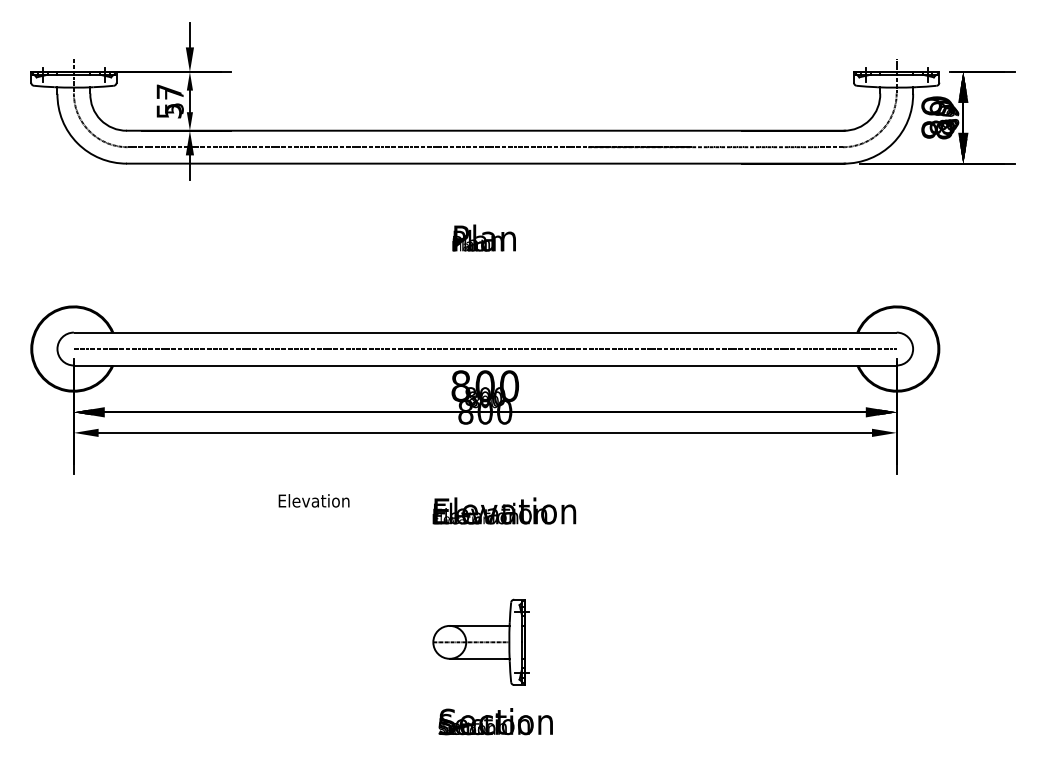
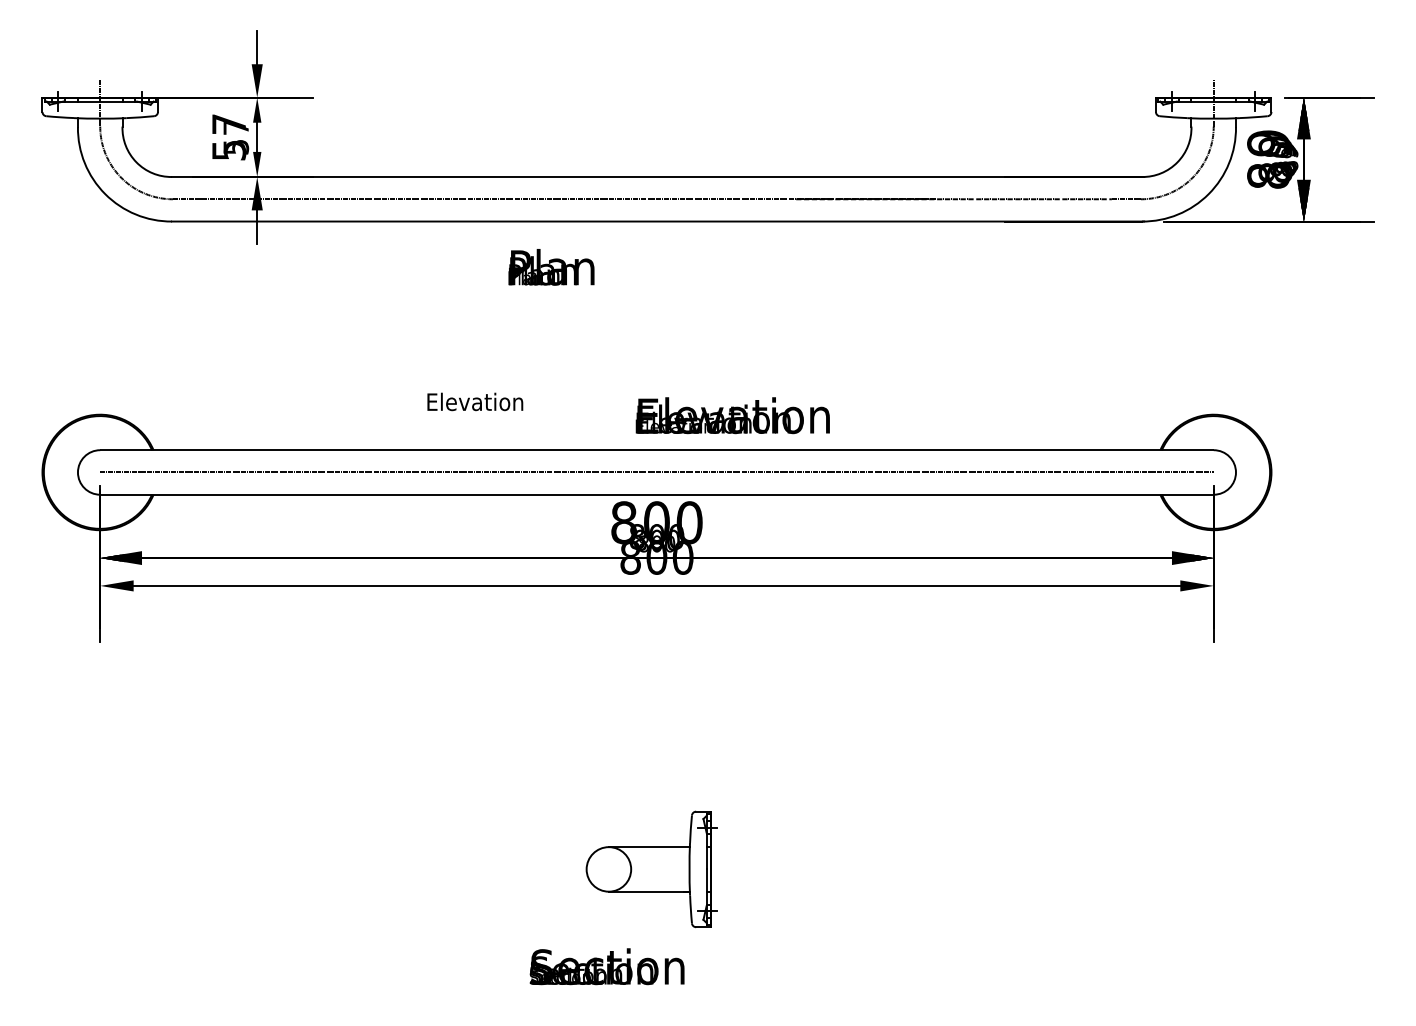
text: (484, 238) -> (551, 267), moved
text: (427, 509) -> (628, 413), moved
line: (470, 642) -> (637, 869), removed
text: (495, 721) -> (606, 966), moved

